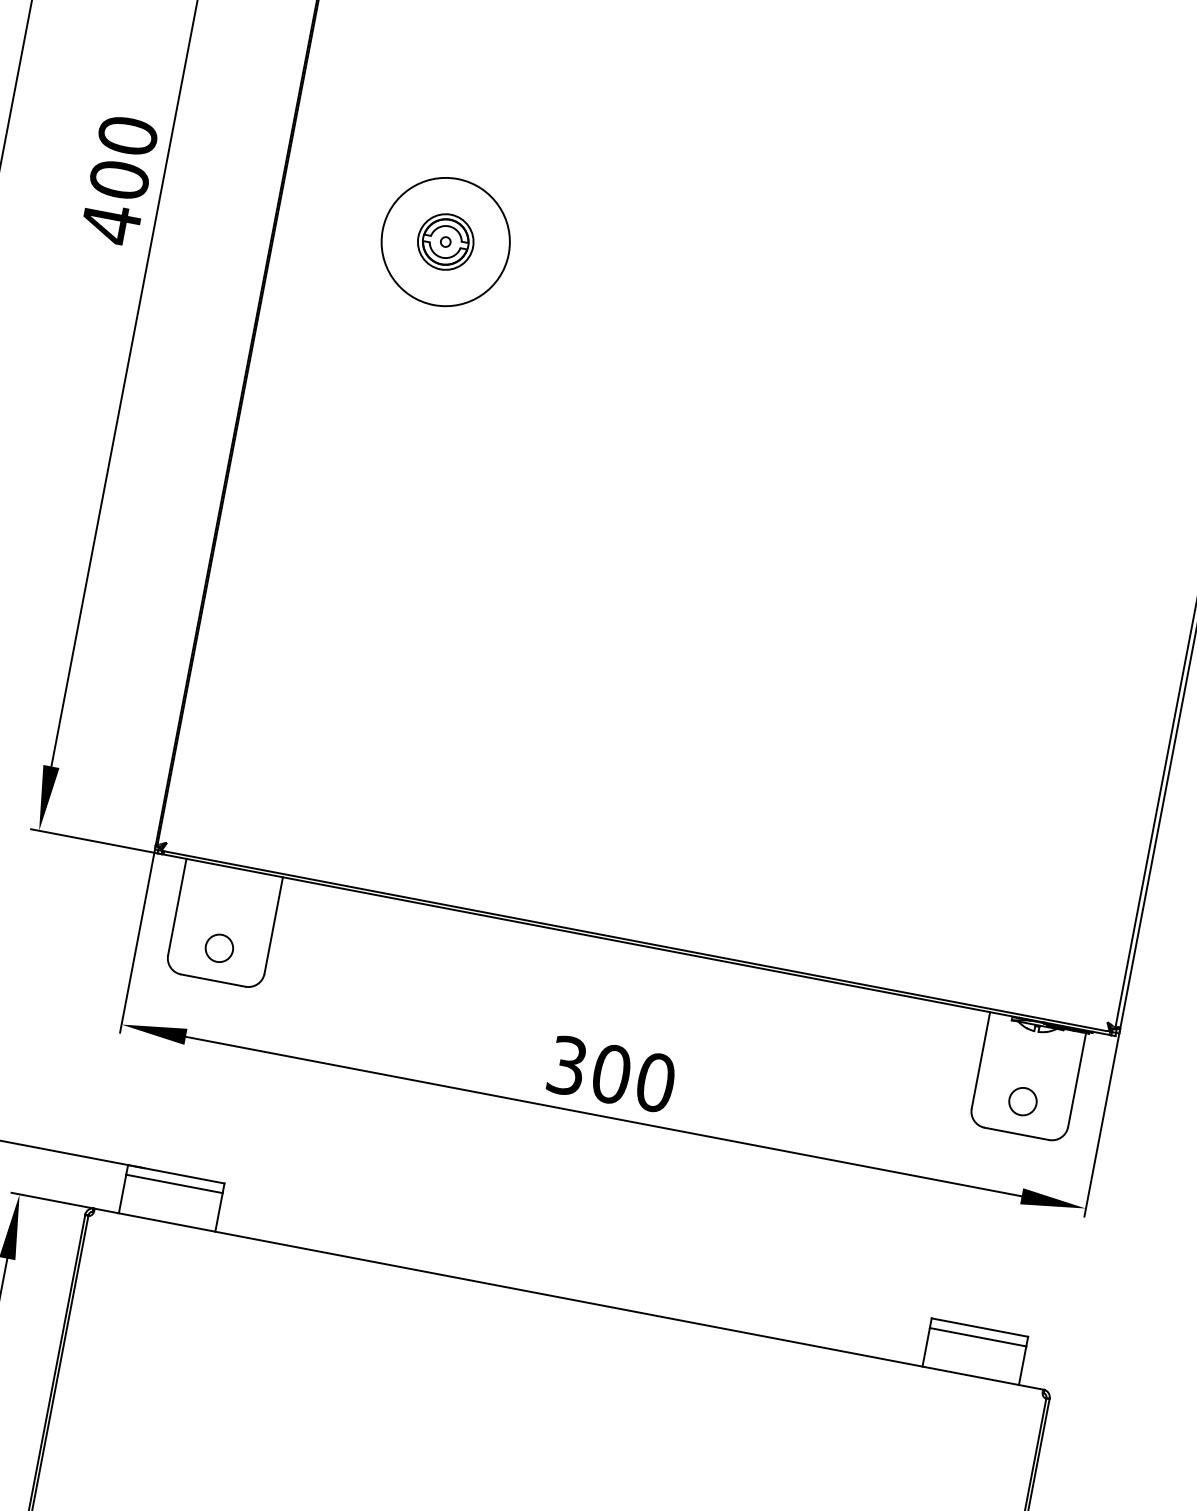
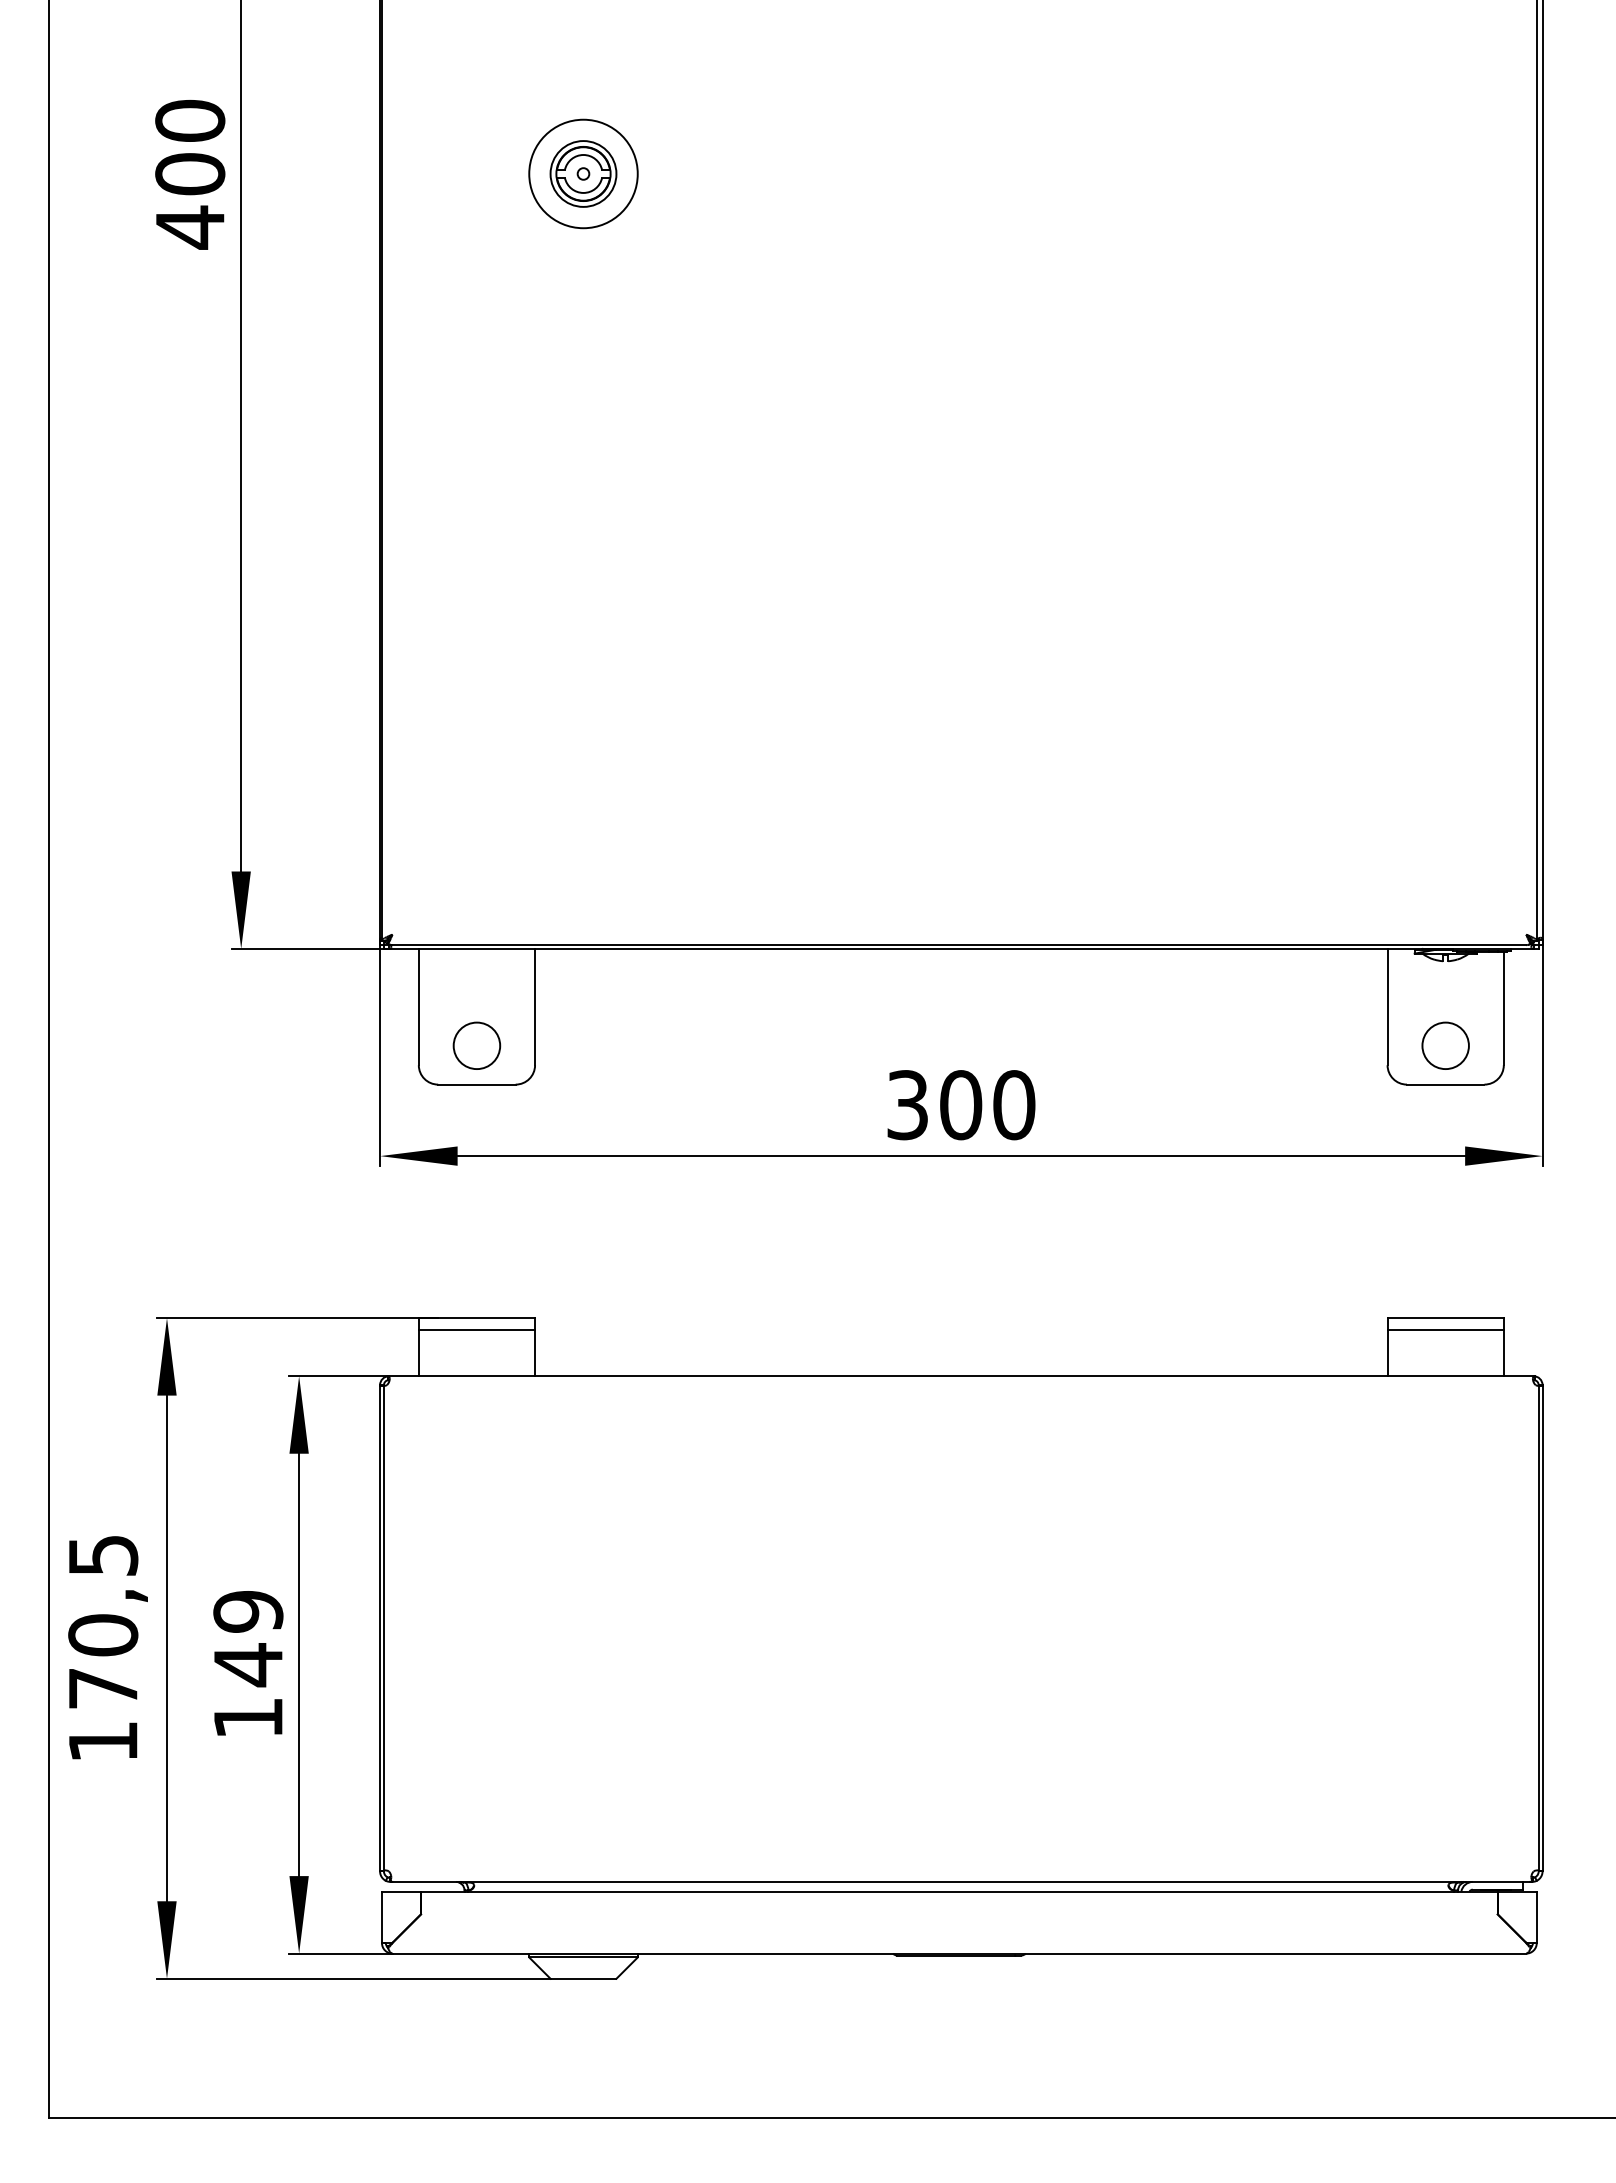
circle: (445, 241) -> (583, 173), size x0.71
circle: (219, 948) -> (476, 1045), size x1.43
circle: (1022, 1101) -> (1445, 1045), size x1.43

